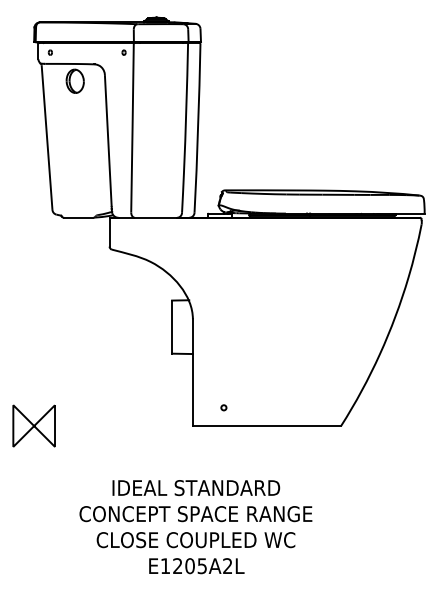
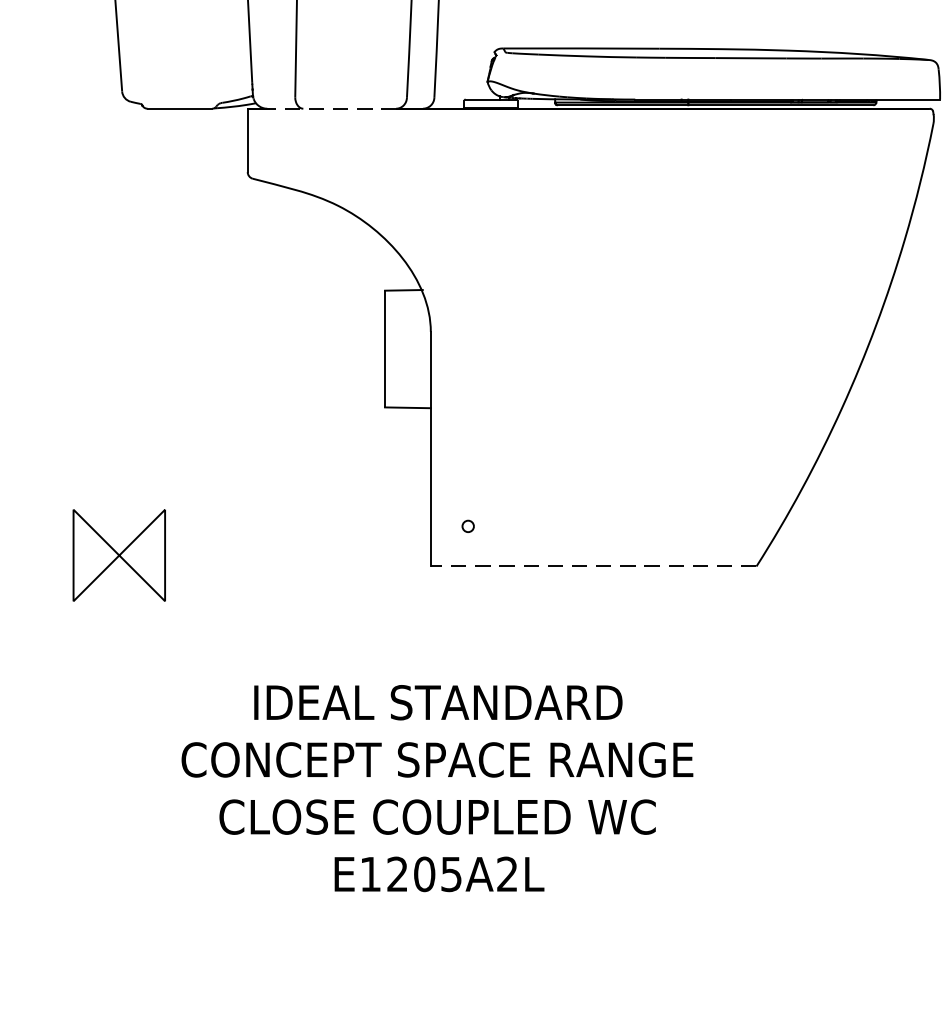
line: (148, 217) -> (333, 108), solid -> dashed
circle: (223, 407) -> (467, 525), moved
part: (33, 425) -> (117, 554), moved
line: (266, 426) -> (592, 567), solid -> dashed

